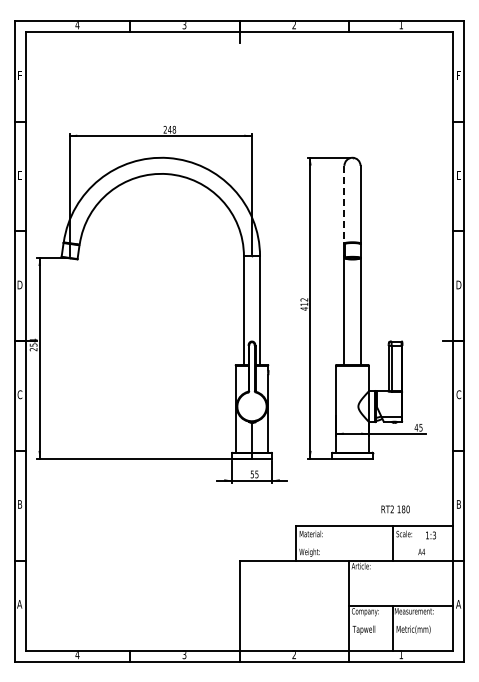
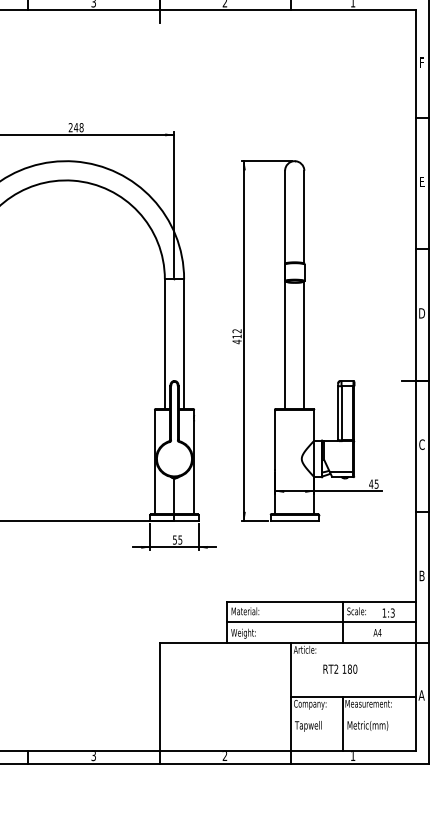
line: (344, 204) -> (285, 217), dashed -> solid
text: (395, 509) -> (340, 669), moved
line: (374, 543) -> (321, 622), added

